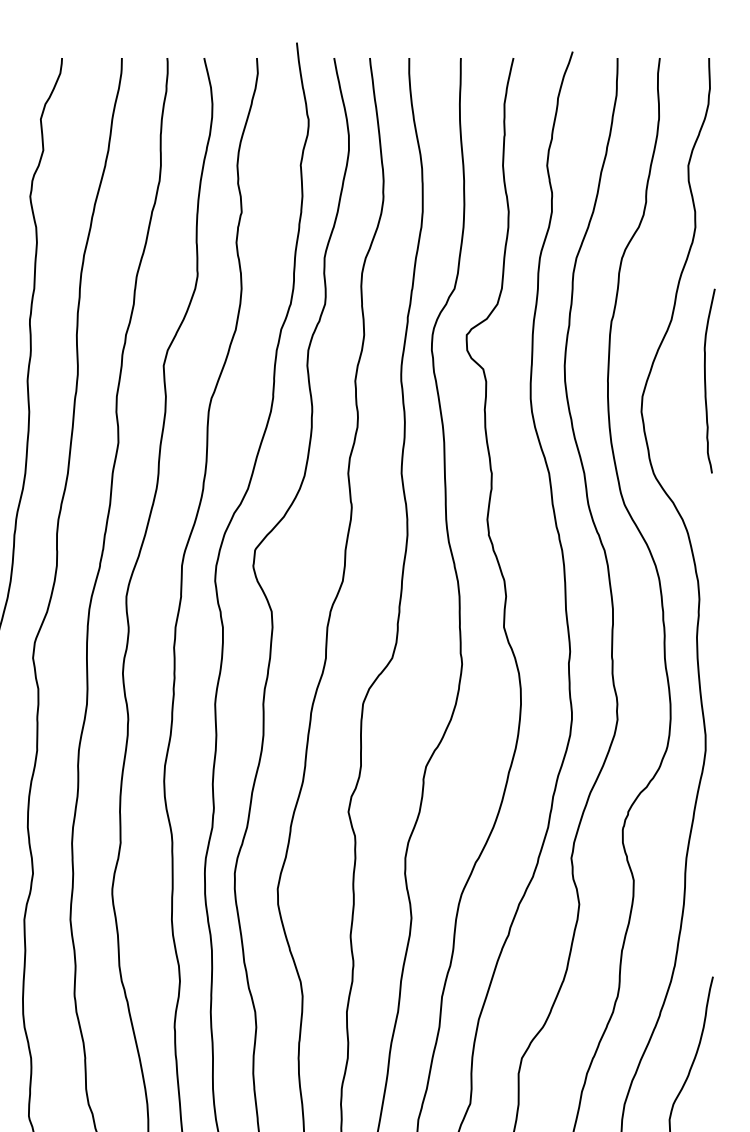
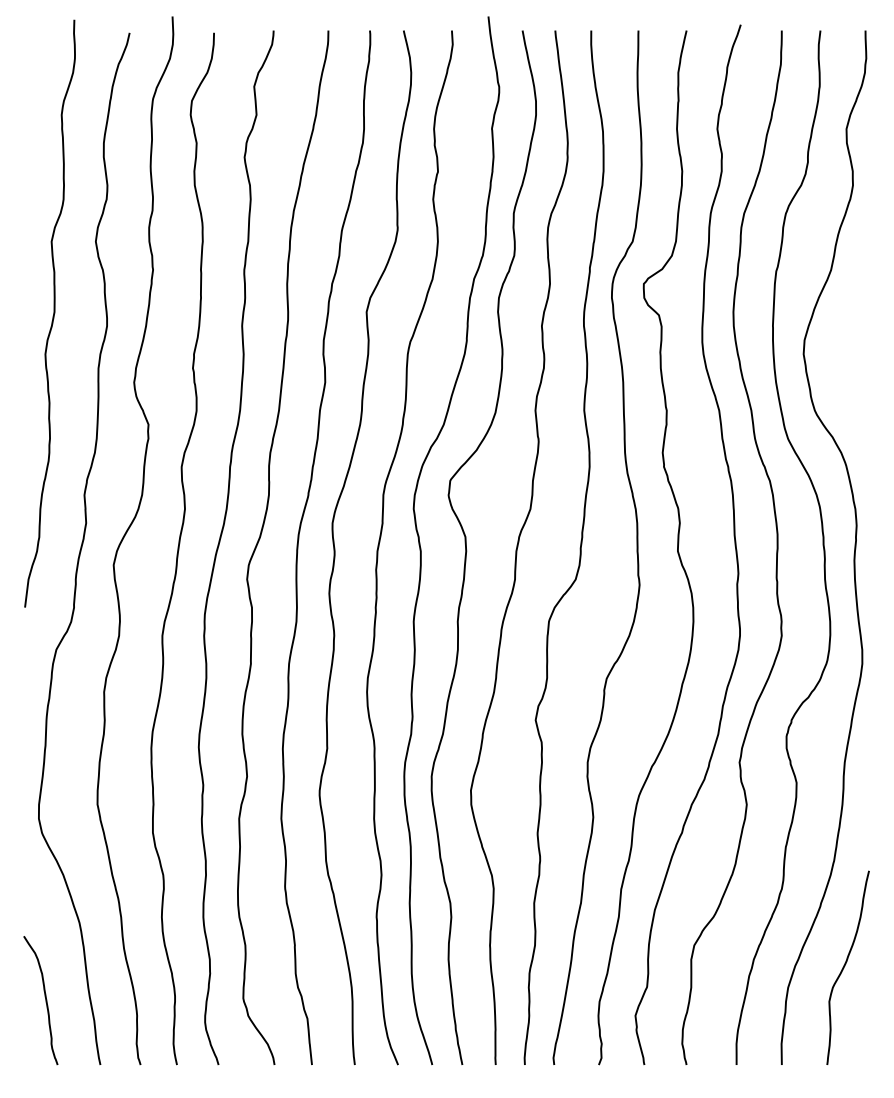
curve: (705, 380) -> (862, 325), removed

